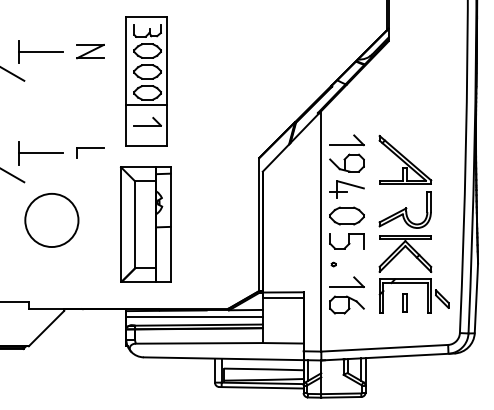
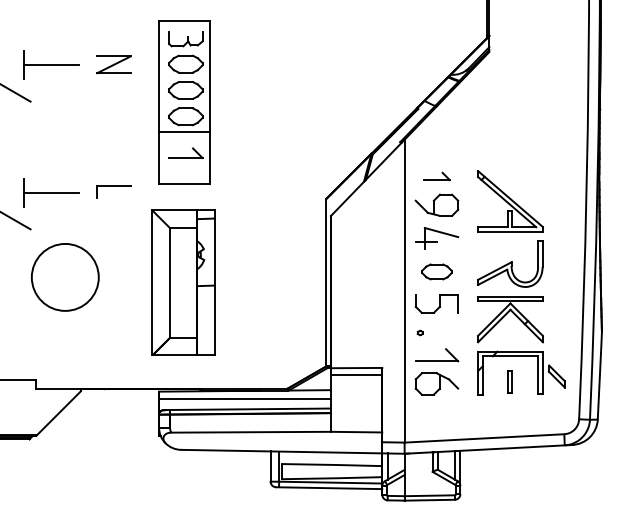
part: (347, 140) -> (437, 176), size x0.6
part: (346, 215) -> (436, 271), size x0.7

